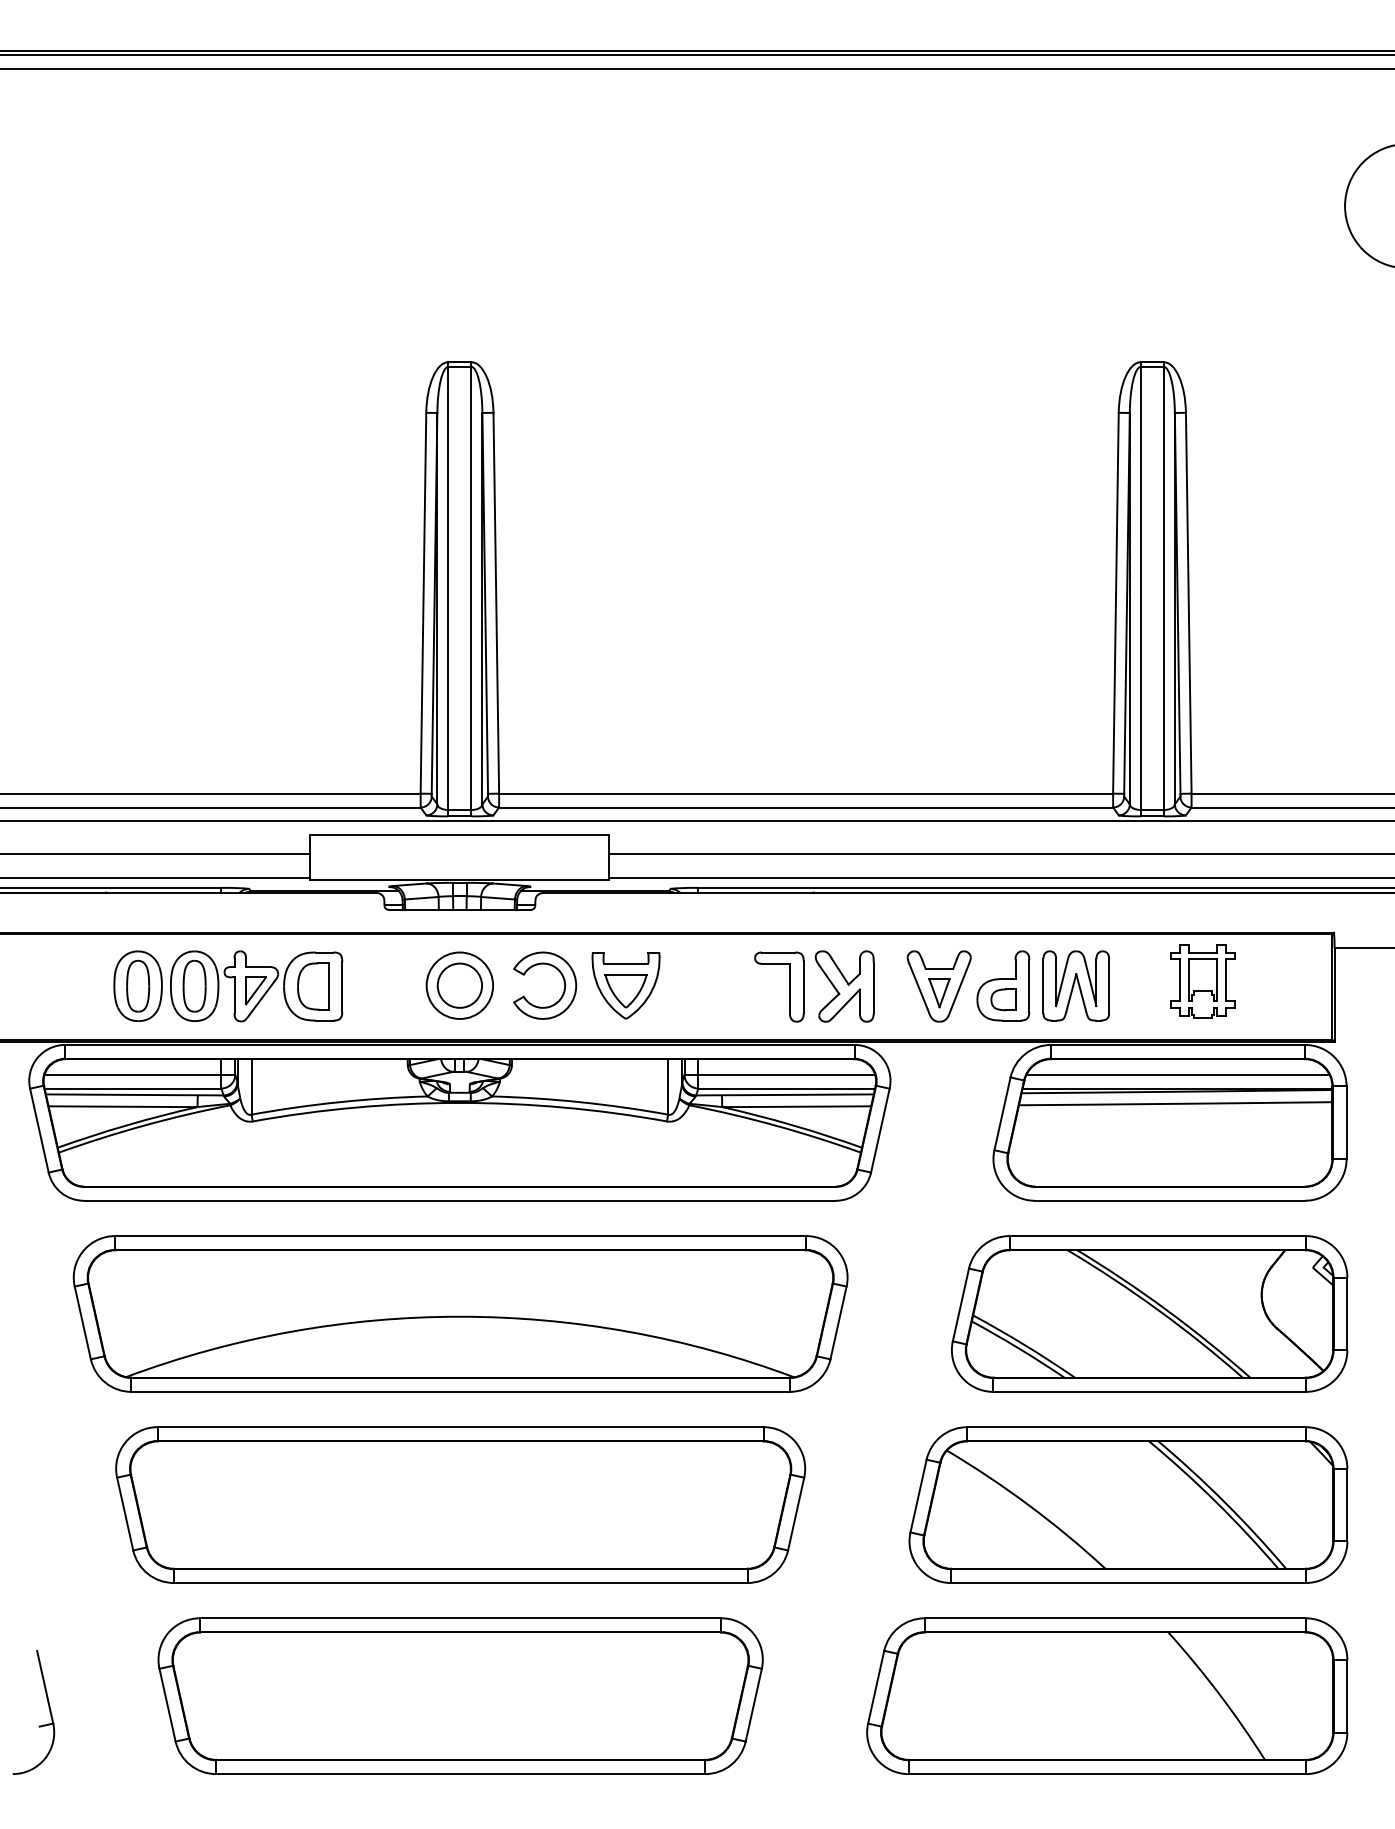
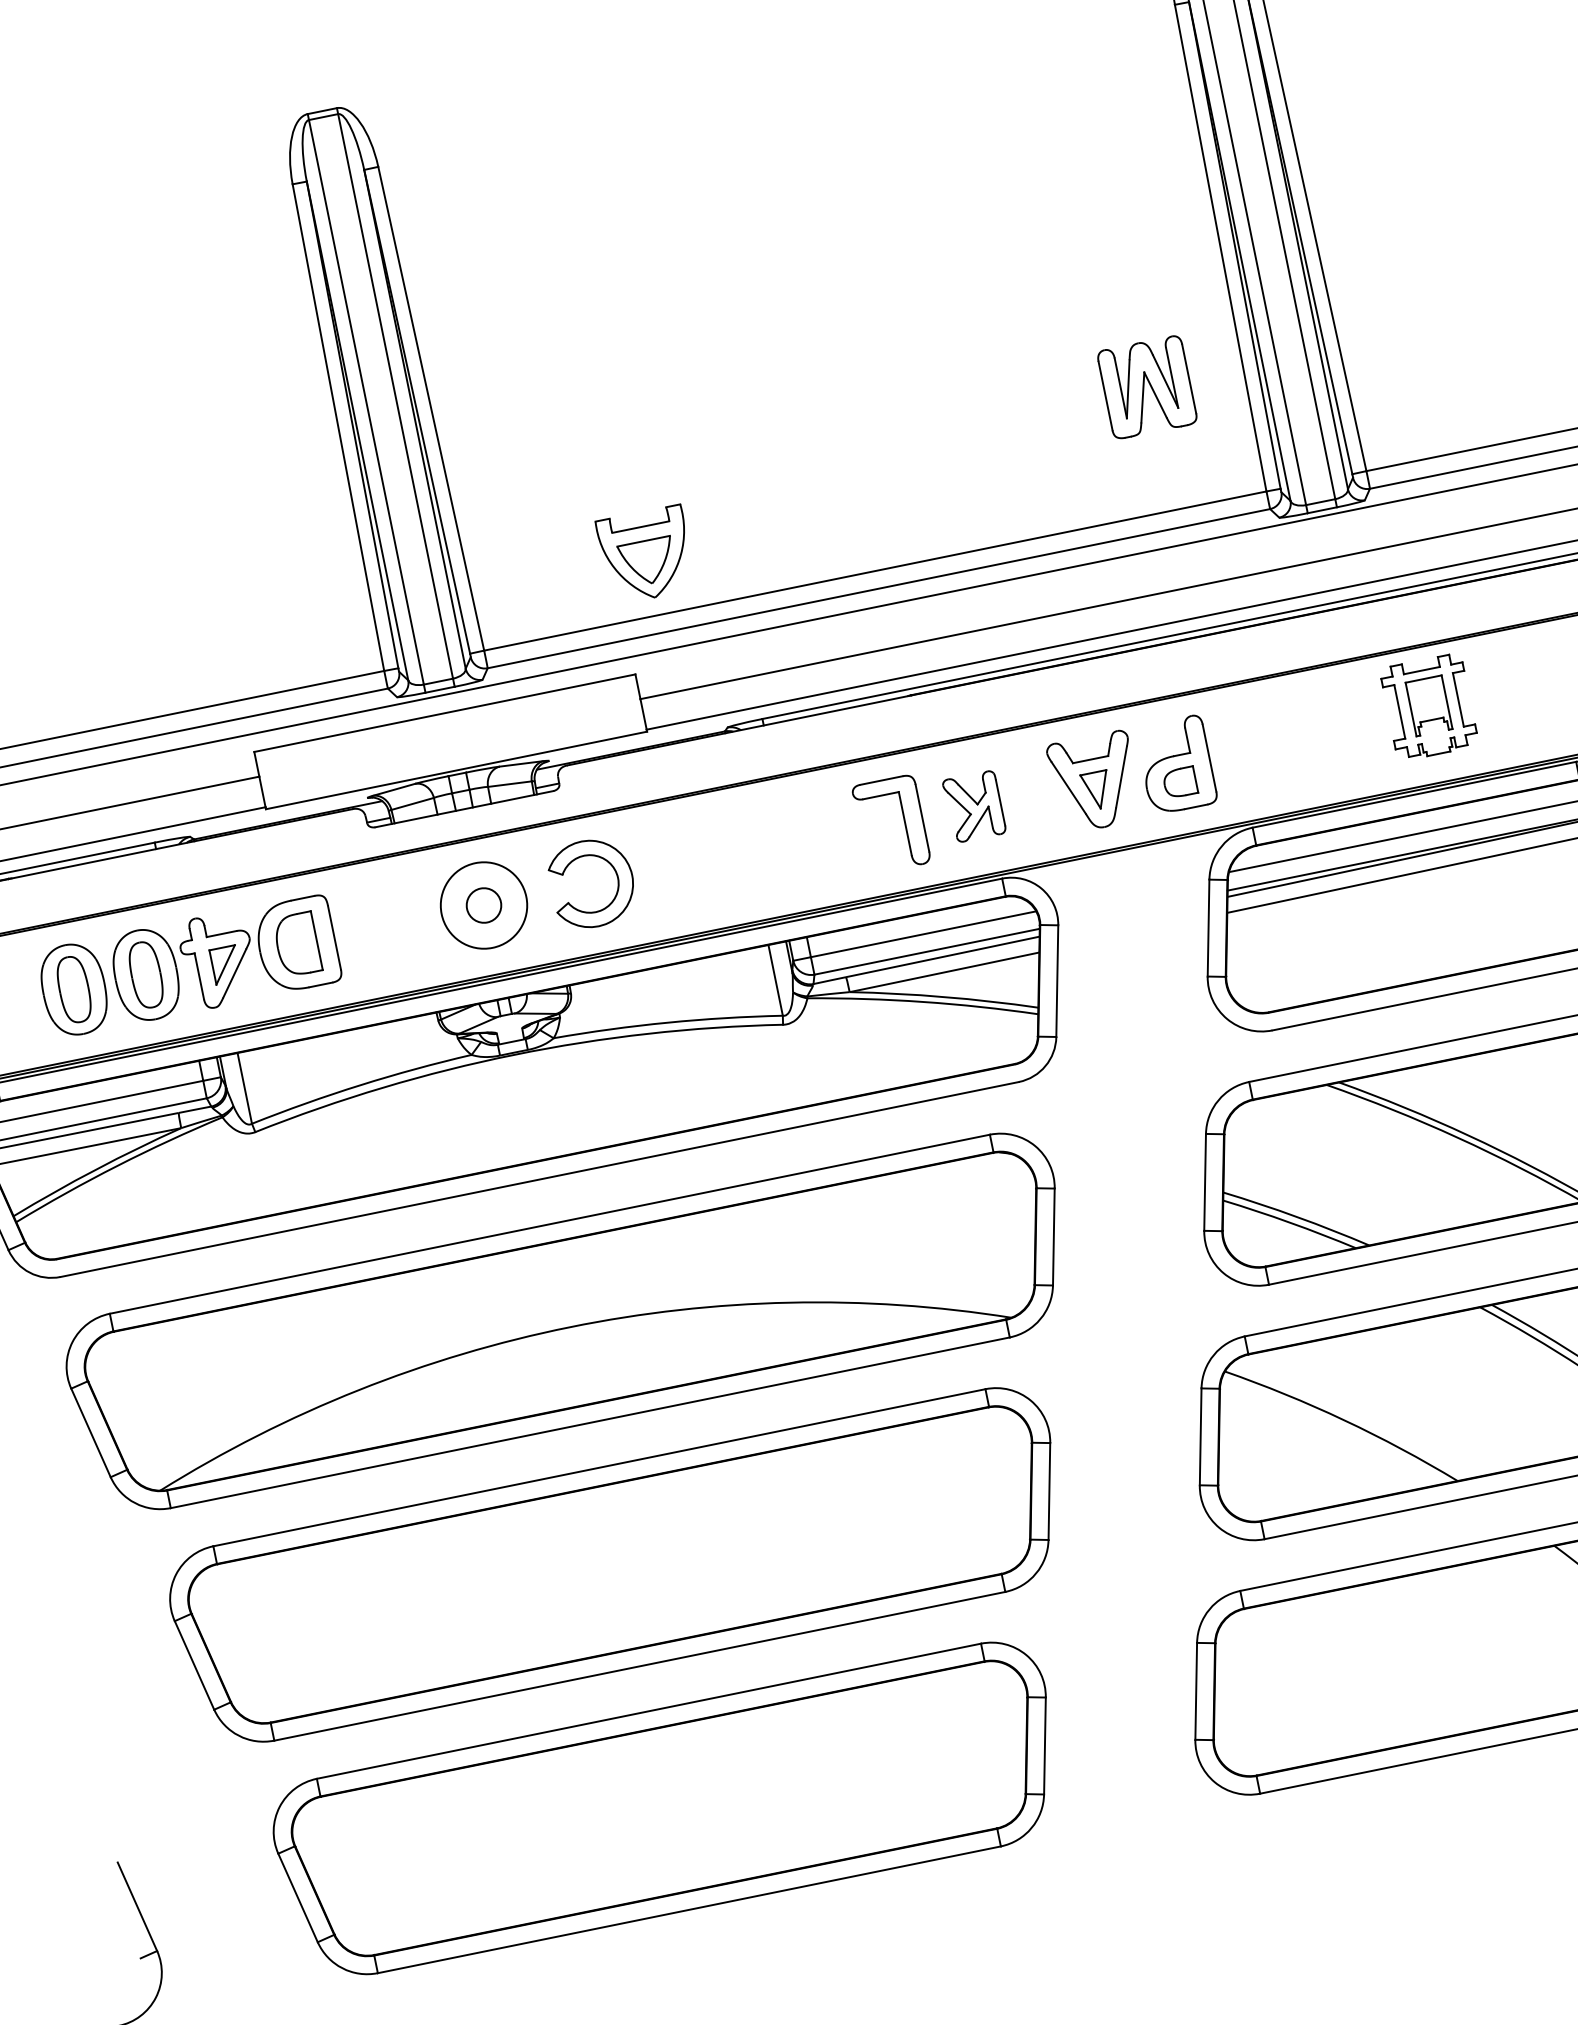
circle: (459, 985) -> (483, 905), size x0.6
part: (625, 985) -> (645, 555), moved
part: (1075, 985) -> (1146, 387), moved
part: (844, 986) -> (974, 806), size x0.7

